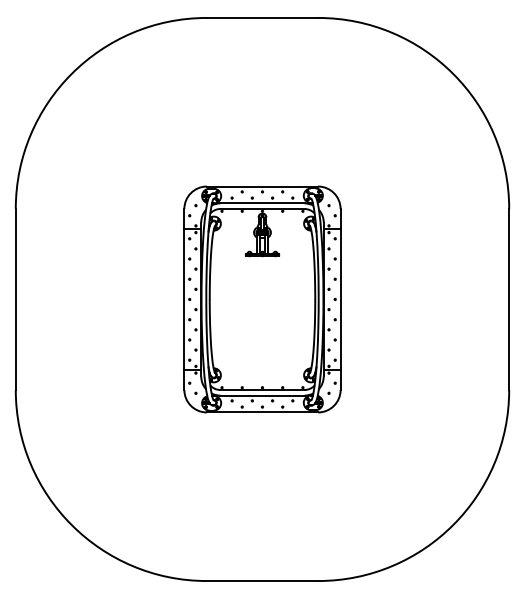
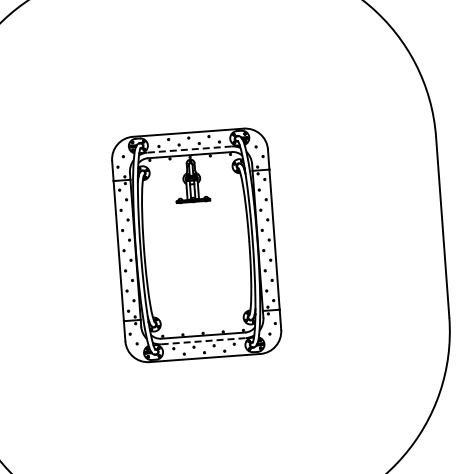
line: (262, 203) -> (189, 149), solid -> dashed
line: (262, 395) -> (203, 341), solid -> dashed

